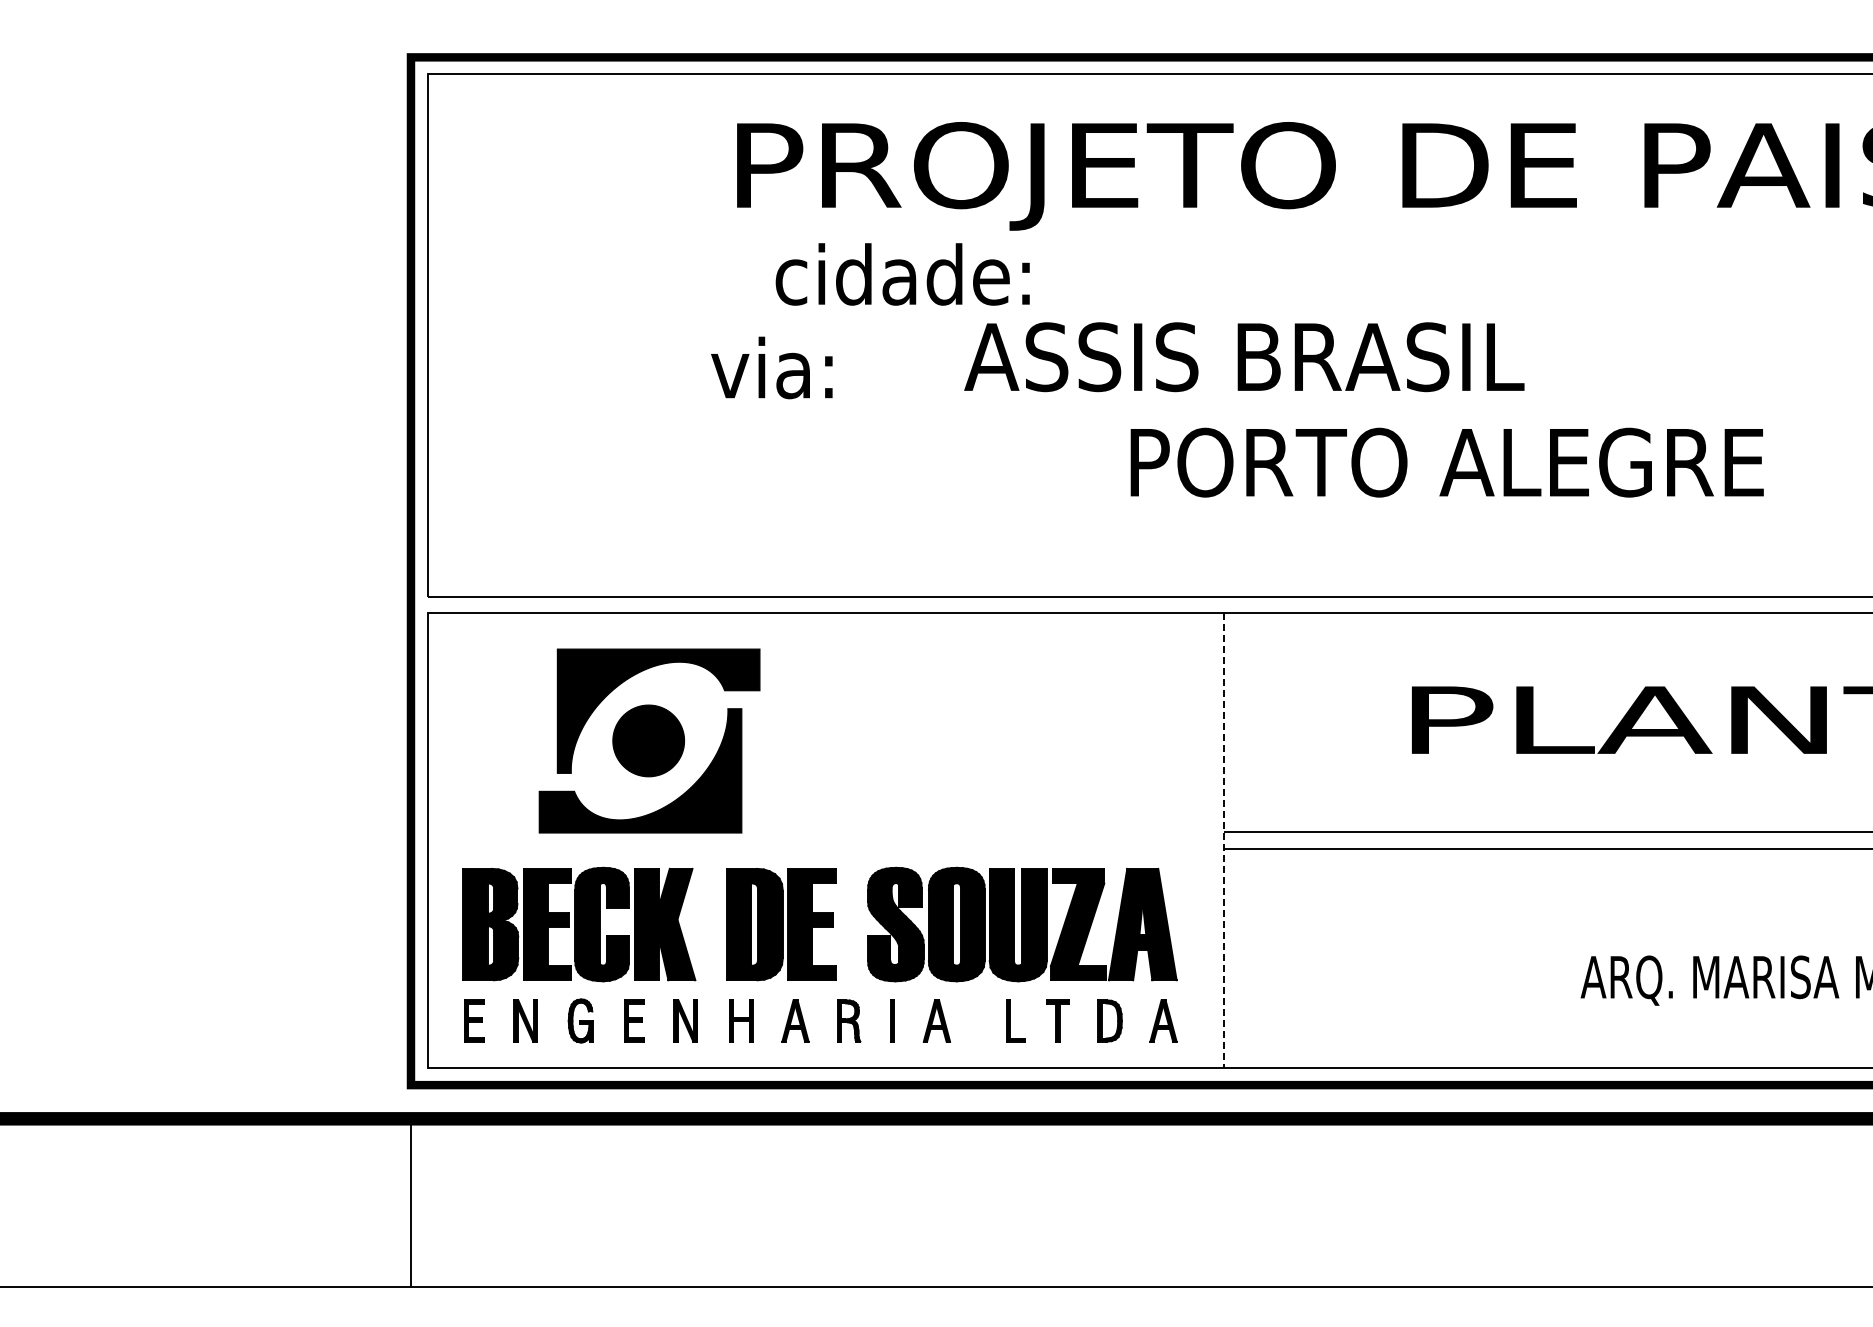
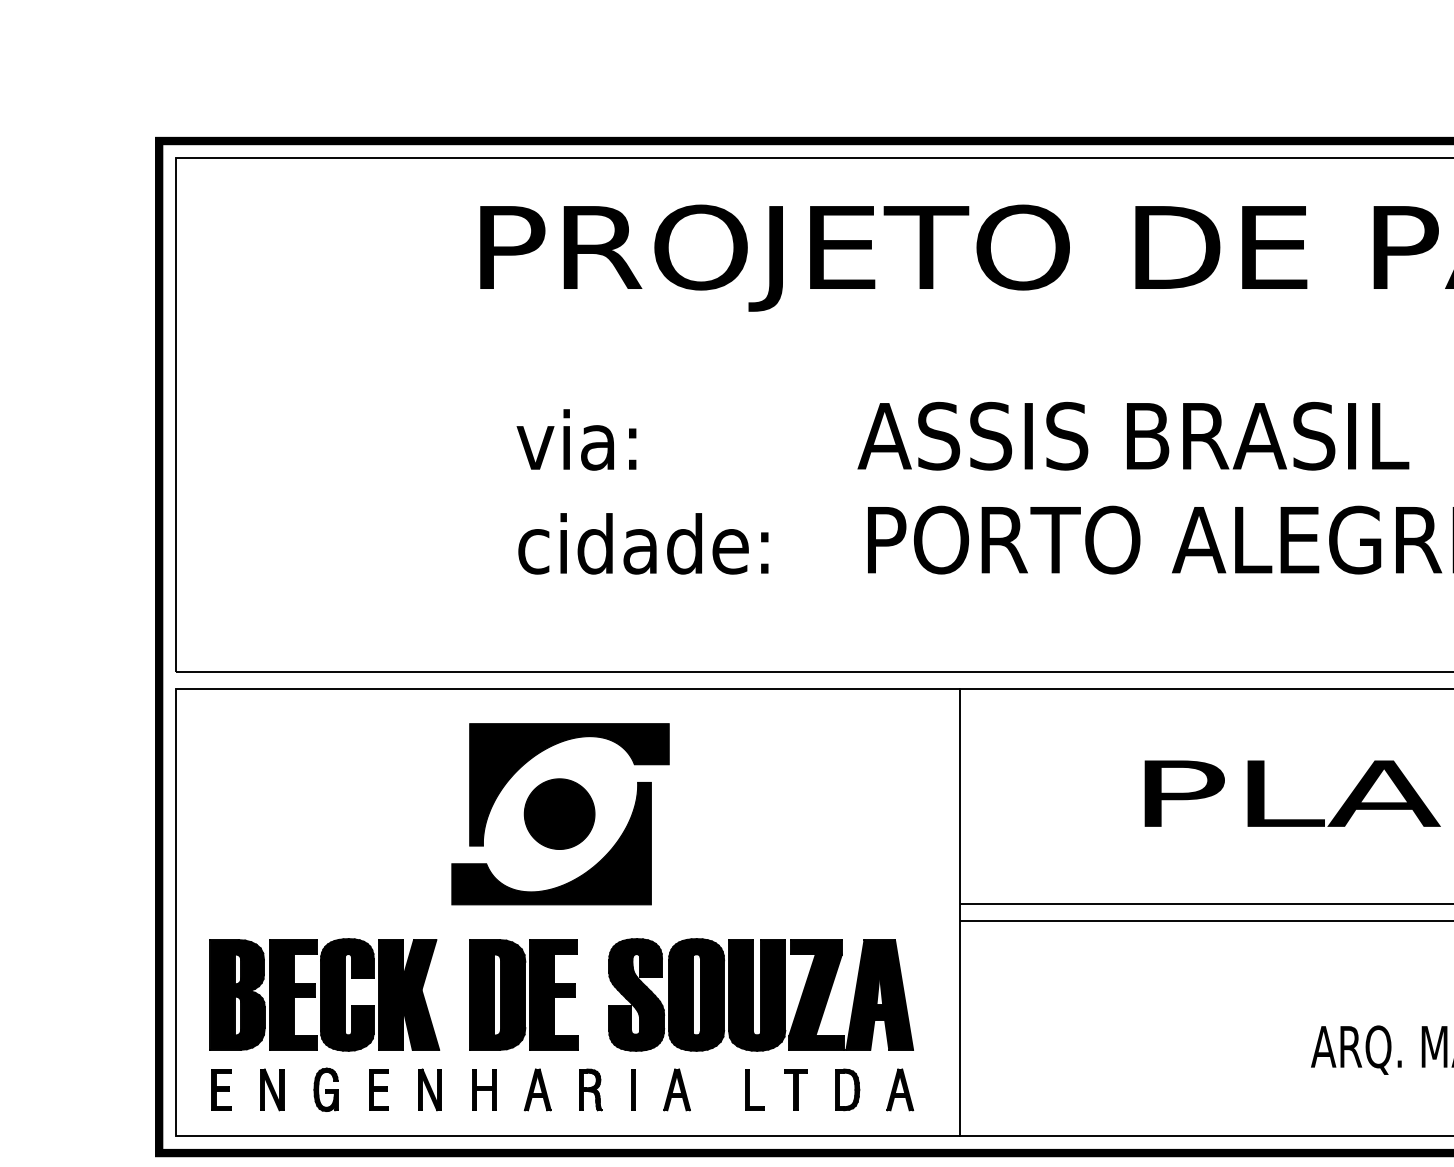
text: (902, 274) -> (643, 543), moved
text: (1244, 357) -> (1133, 436), moved
text: (771, 367) -> (576, 439), moved
part: (649, 740) -> (560, 813), moved
line: (1223, 841) -> (959, 913), dashed -> solid

